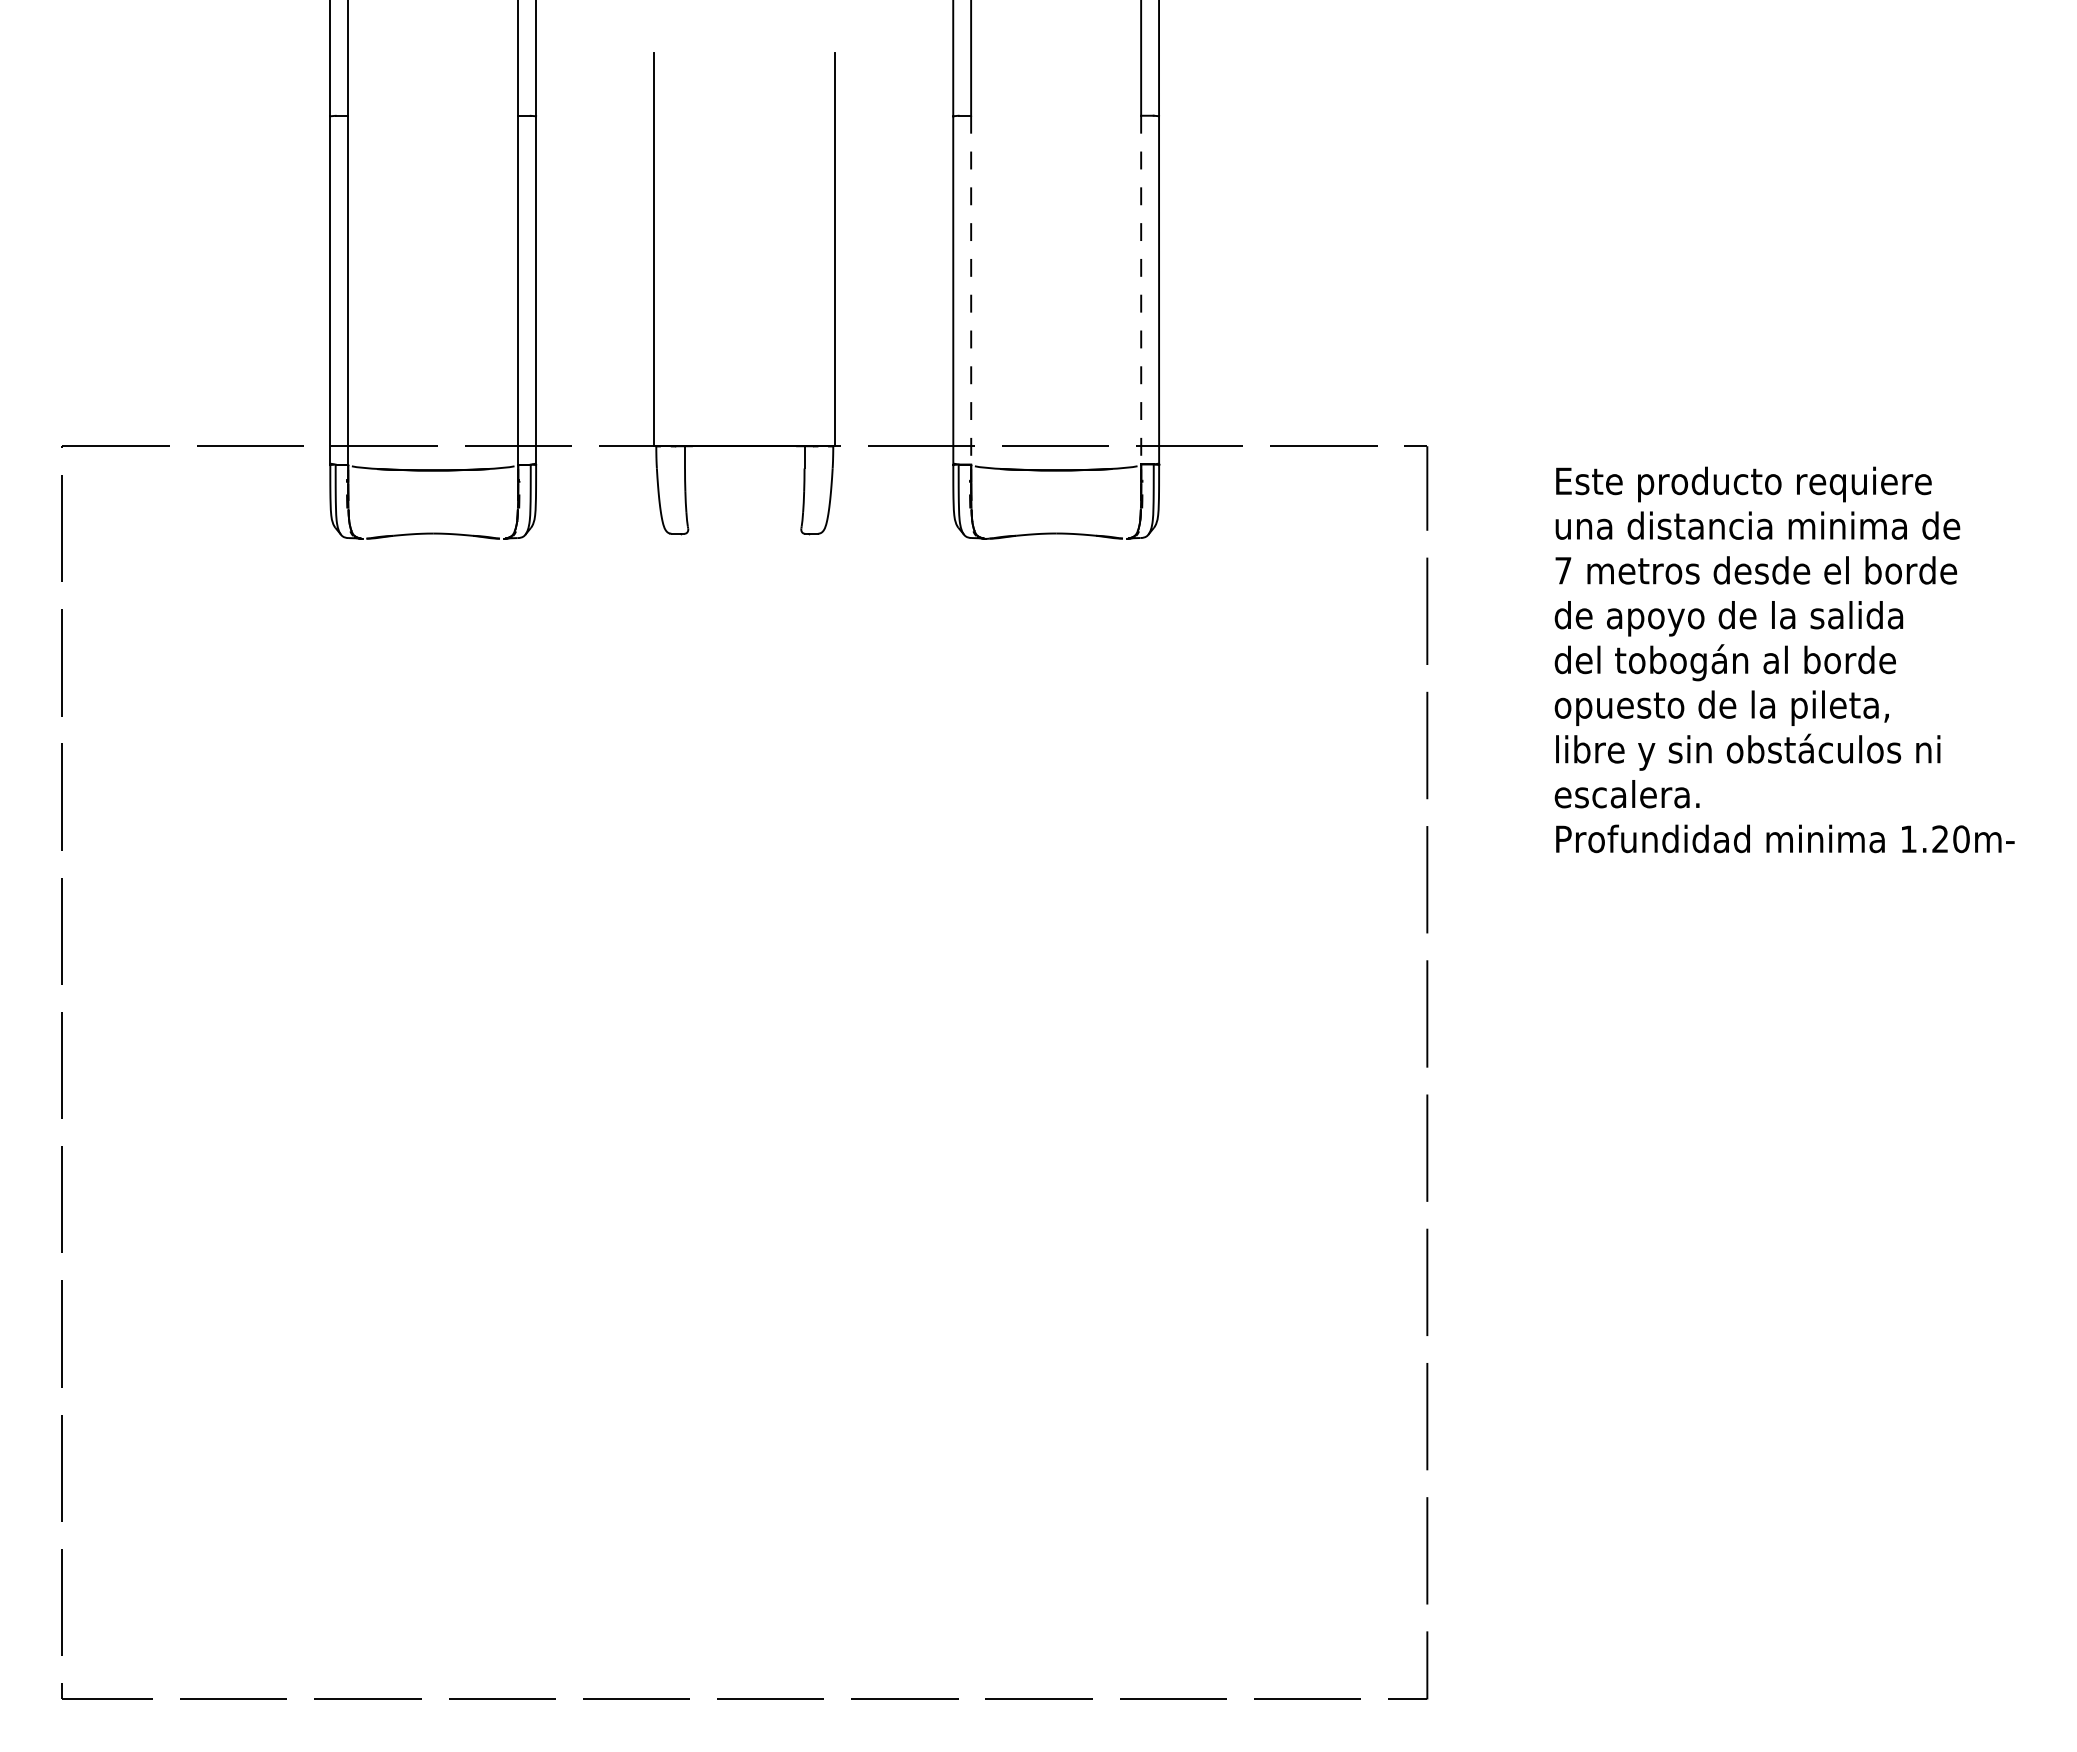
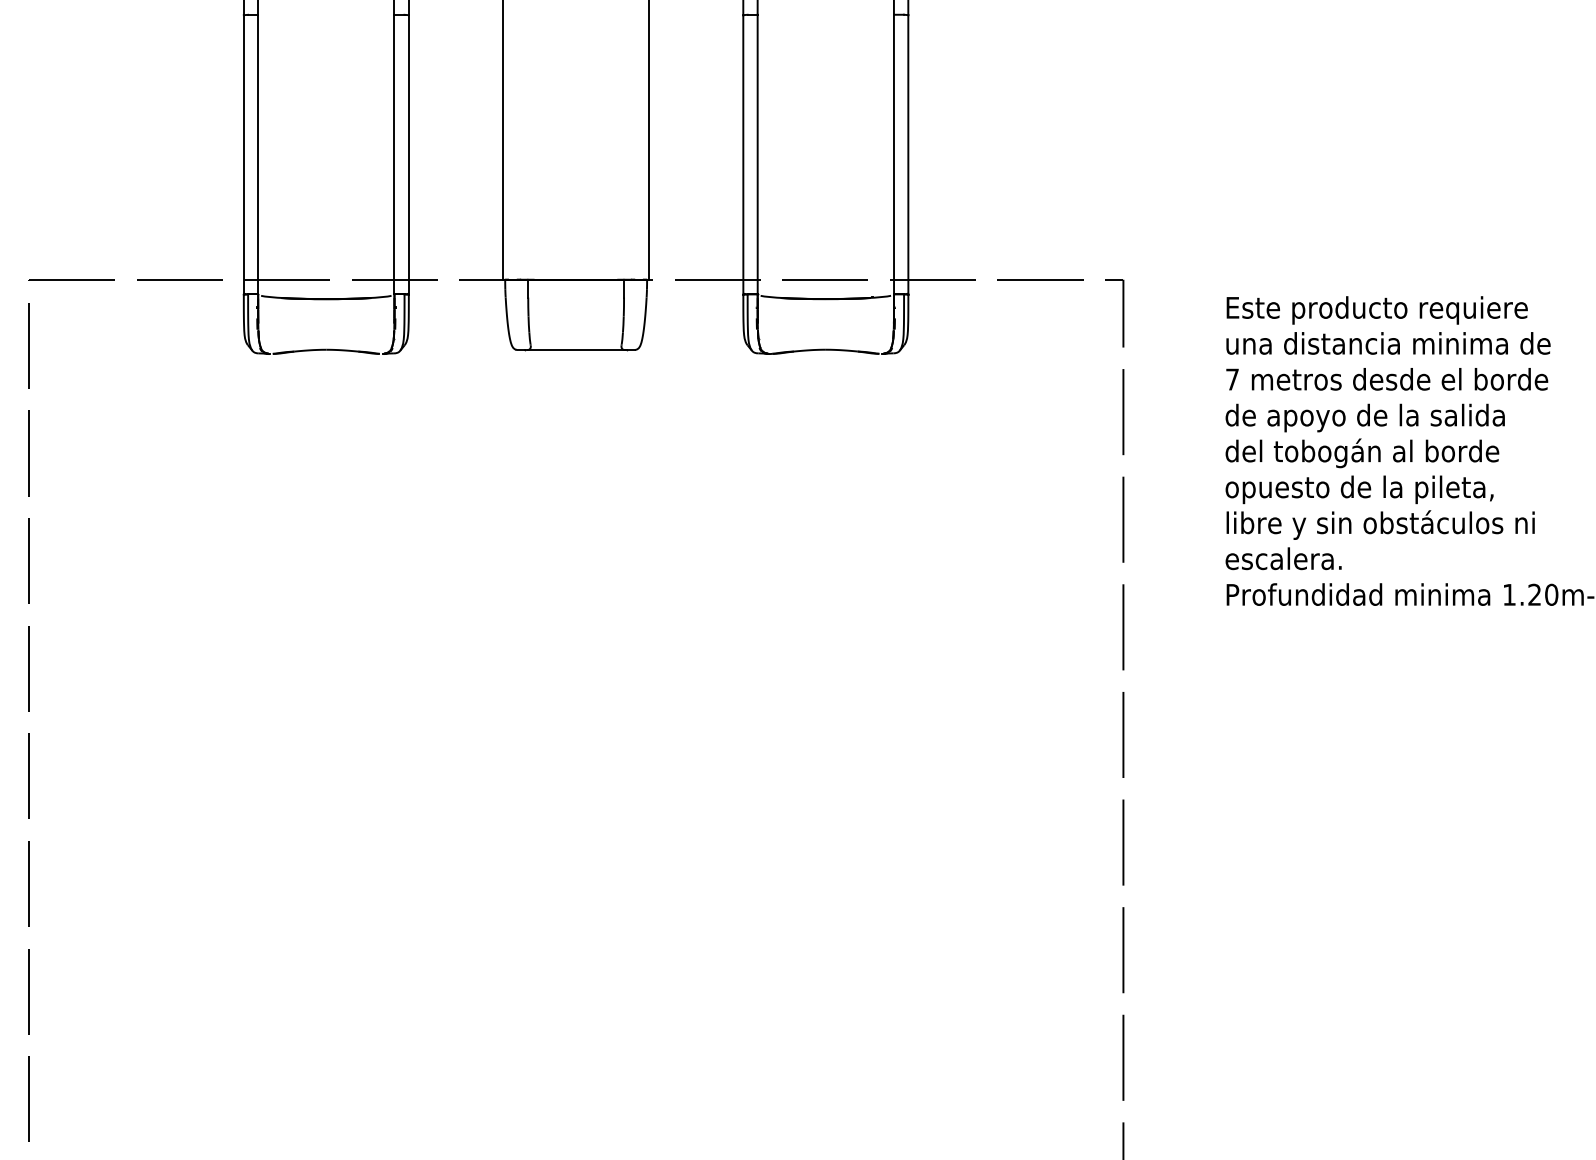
line: (971, 290) -> (757, 154), dashed -> solid
line: (1141, 290) -> (894, 154), dashed -> solid
line: (744, 533) -> (575, 349), added

